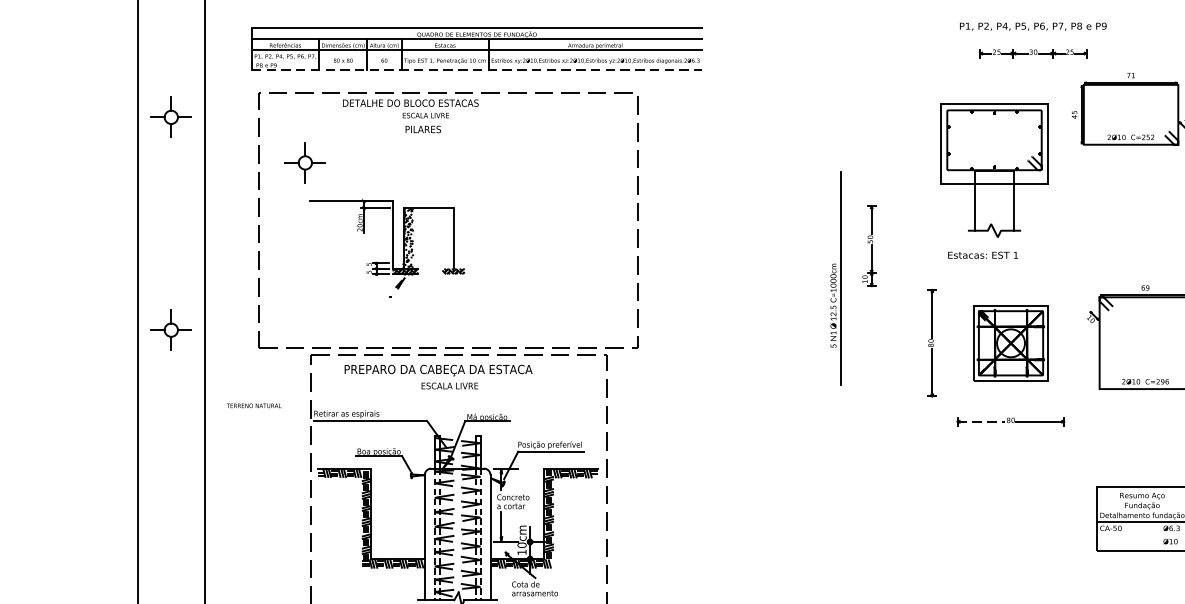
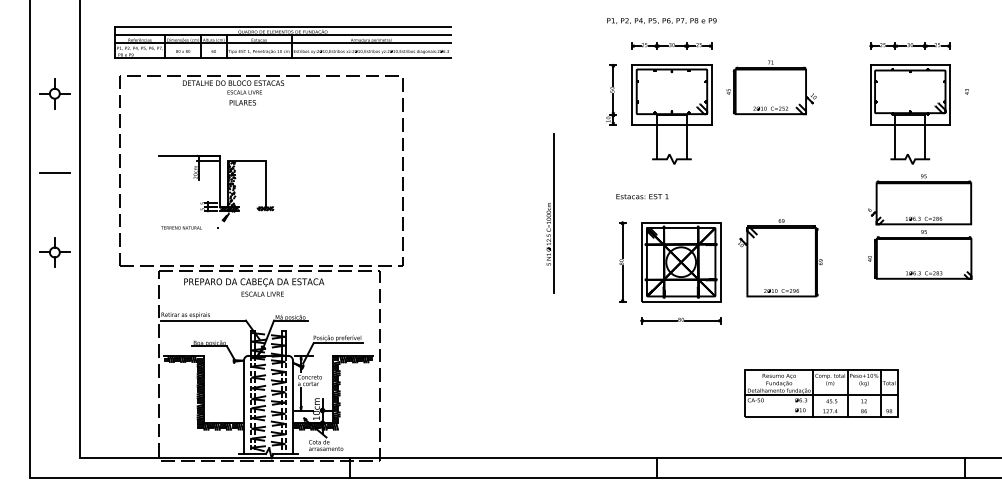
text: (1032, 25) -> (661, 20), moved
part: (1032, 52) -> (671, 45), moved
line: (477, 70) -> (283, 58), dashed -> solid
part: (304, 162) -> (154, 127), removed
part: (993, 170) -> (671, 114), moved
line: (170, 224) -> (54, 173), added
part: (869, 245) -> (611, 94), moved
text: (983, 255) -> (642, 196), moved
part: (1011, 343) -> (681, 262), size x1.43
text: (253, 405) -> (181, 227), moved
line: (981, 421) -> (659, 320), dashed -> solid

